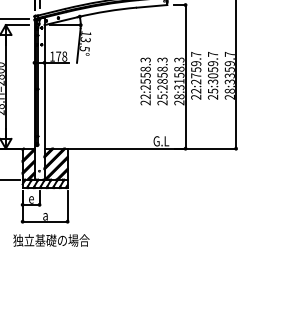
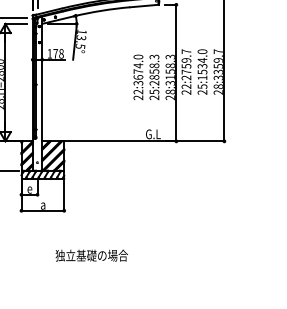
text: (213, 67) -> (202, 64), 25:3059.7 -> 25:1534.0
text: (145, 73) -> (138, 69), 22:2558.3 -> 22:3674.0
text: (51, 240) -> (91, 255), moved

